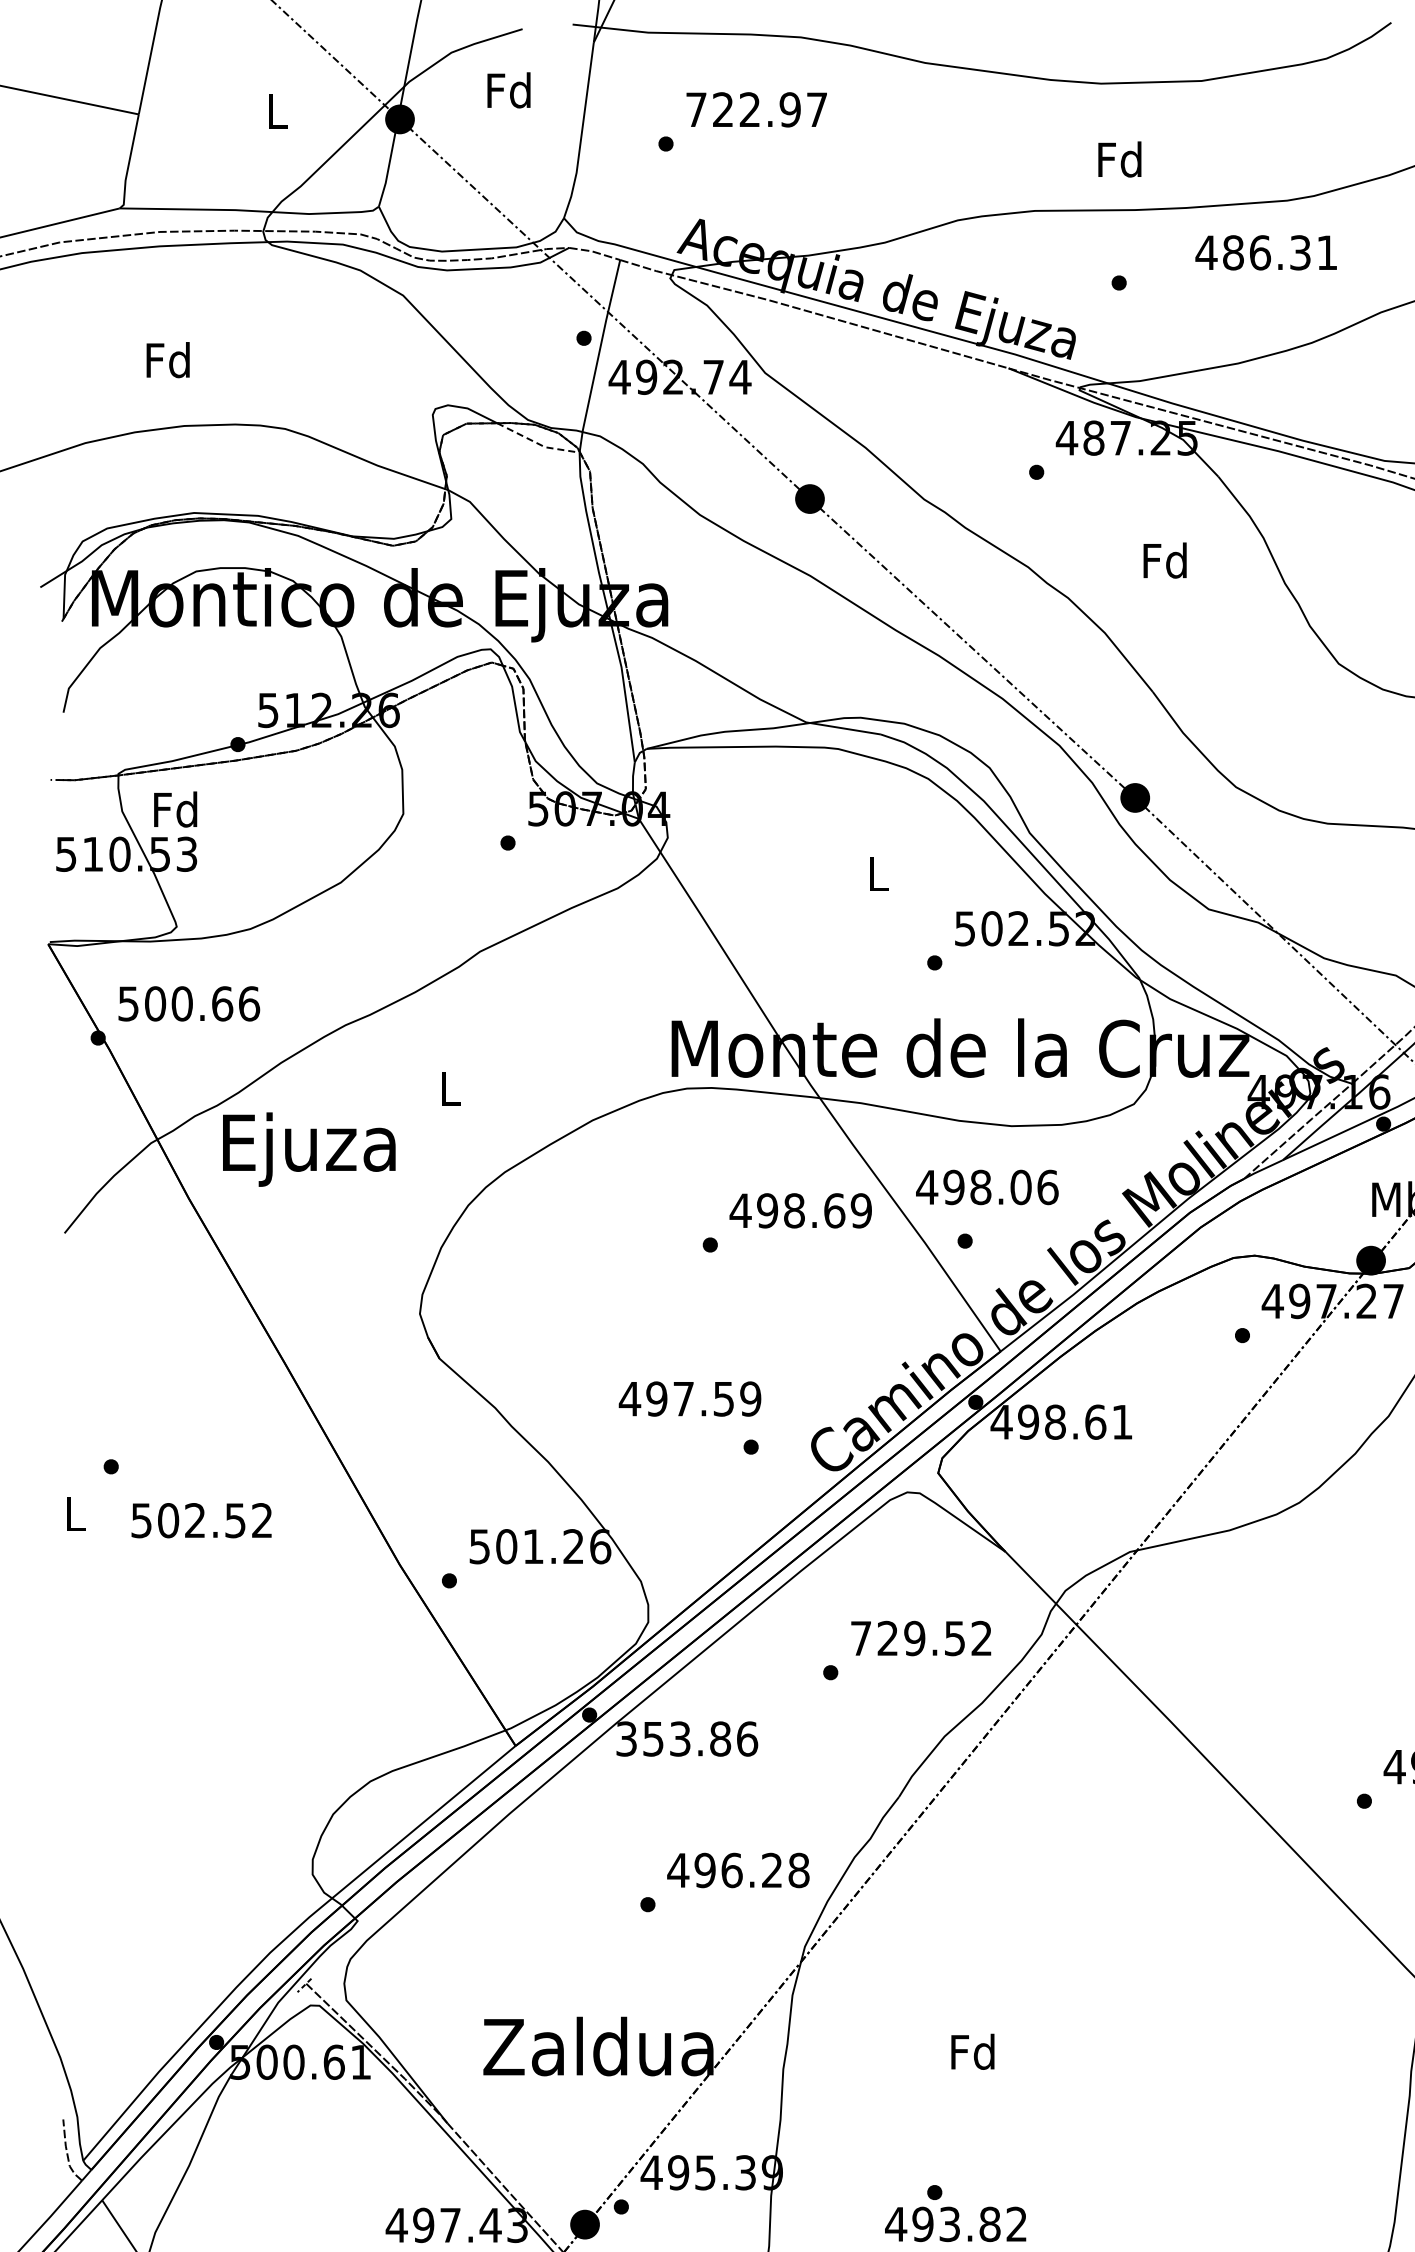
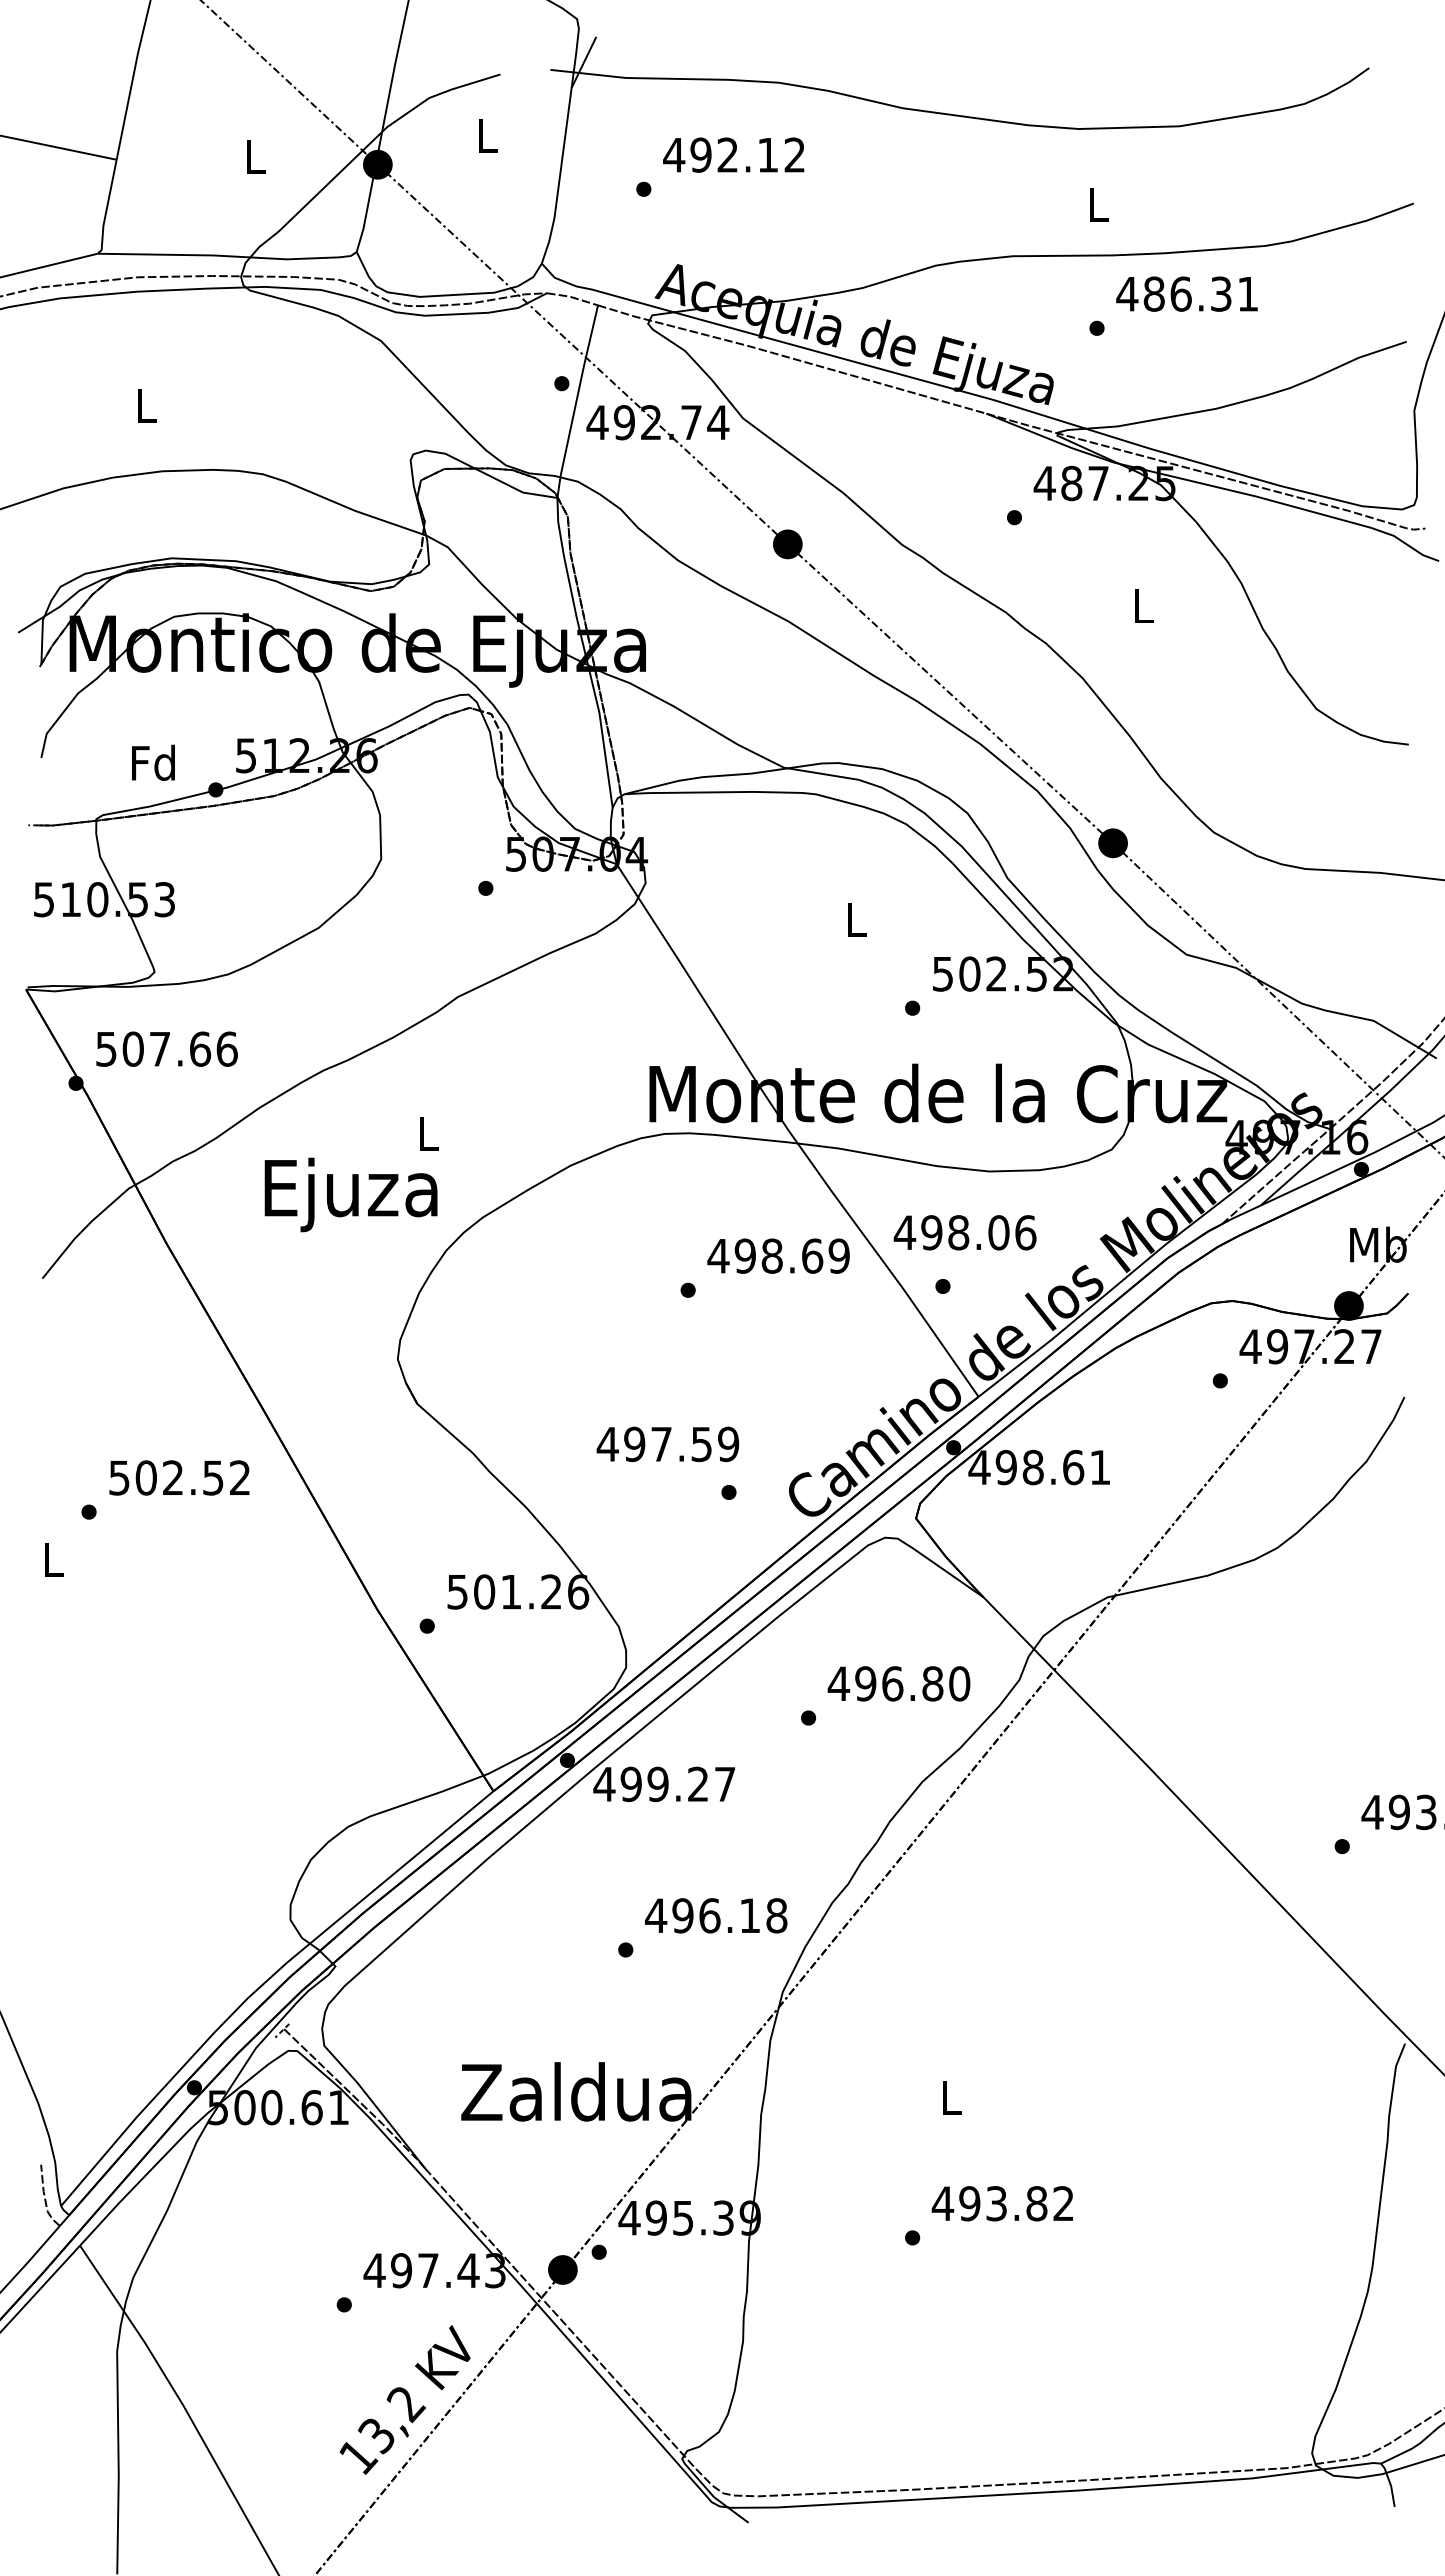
text: (508, 90) -> (486, 135), Fd -> L
text: (755, 109) -> (733, 154), 722.97 -> 492.12
text: (1119, 159) -> (1097, 204), Fd -> L
text: (1265, 252) -> (1186, 293), moved
text: (167, 360) -> (145, 405), Fd -> L
line: (537, 443) -> (515, 488), dashed -> solid
text: (1164, 560) -> (1142, 605), Fd -> L
text: (175, 809) -> (153, 762), moved
text: (181, 1003) -> (159, 1048), 500.66 -> 507.66
text: (308, 1149) -> (350, 1194), moved
text: (201, 1520) -> (179, 1477), moved
text: (920, 1638) -> (898, 1683), 729.52 -> 496.80
text: (686, 1739) -> (664, 1784), 353.86 -> 499.27
text: (771, 1870) -> (749, 1915), 496.28 -> 496.18
text: (972, 2052) -> (950, 2097), Fd -> L
text: (954, 2224) -> (1001, 2203), moved

